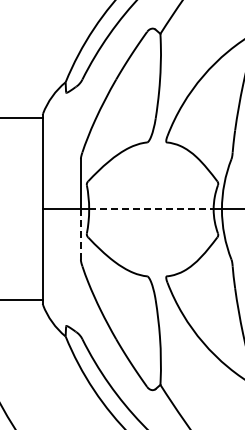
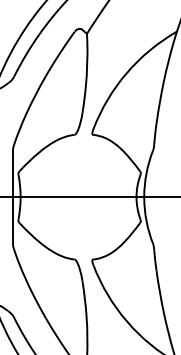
line: (151, 209) -> (78, 197), dashed -> solid
line: (80, 234) -> (12, 220), dashed -> solid

